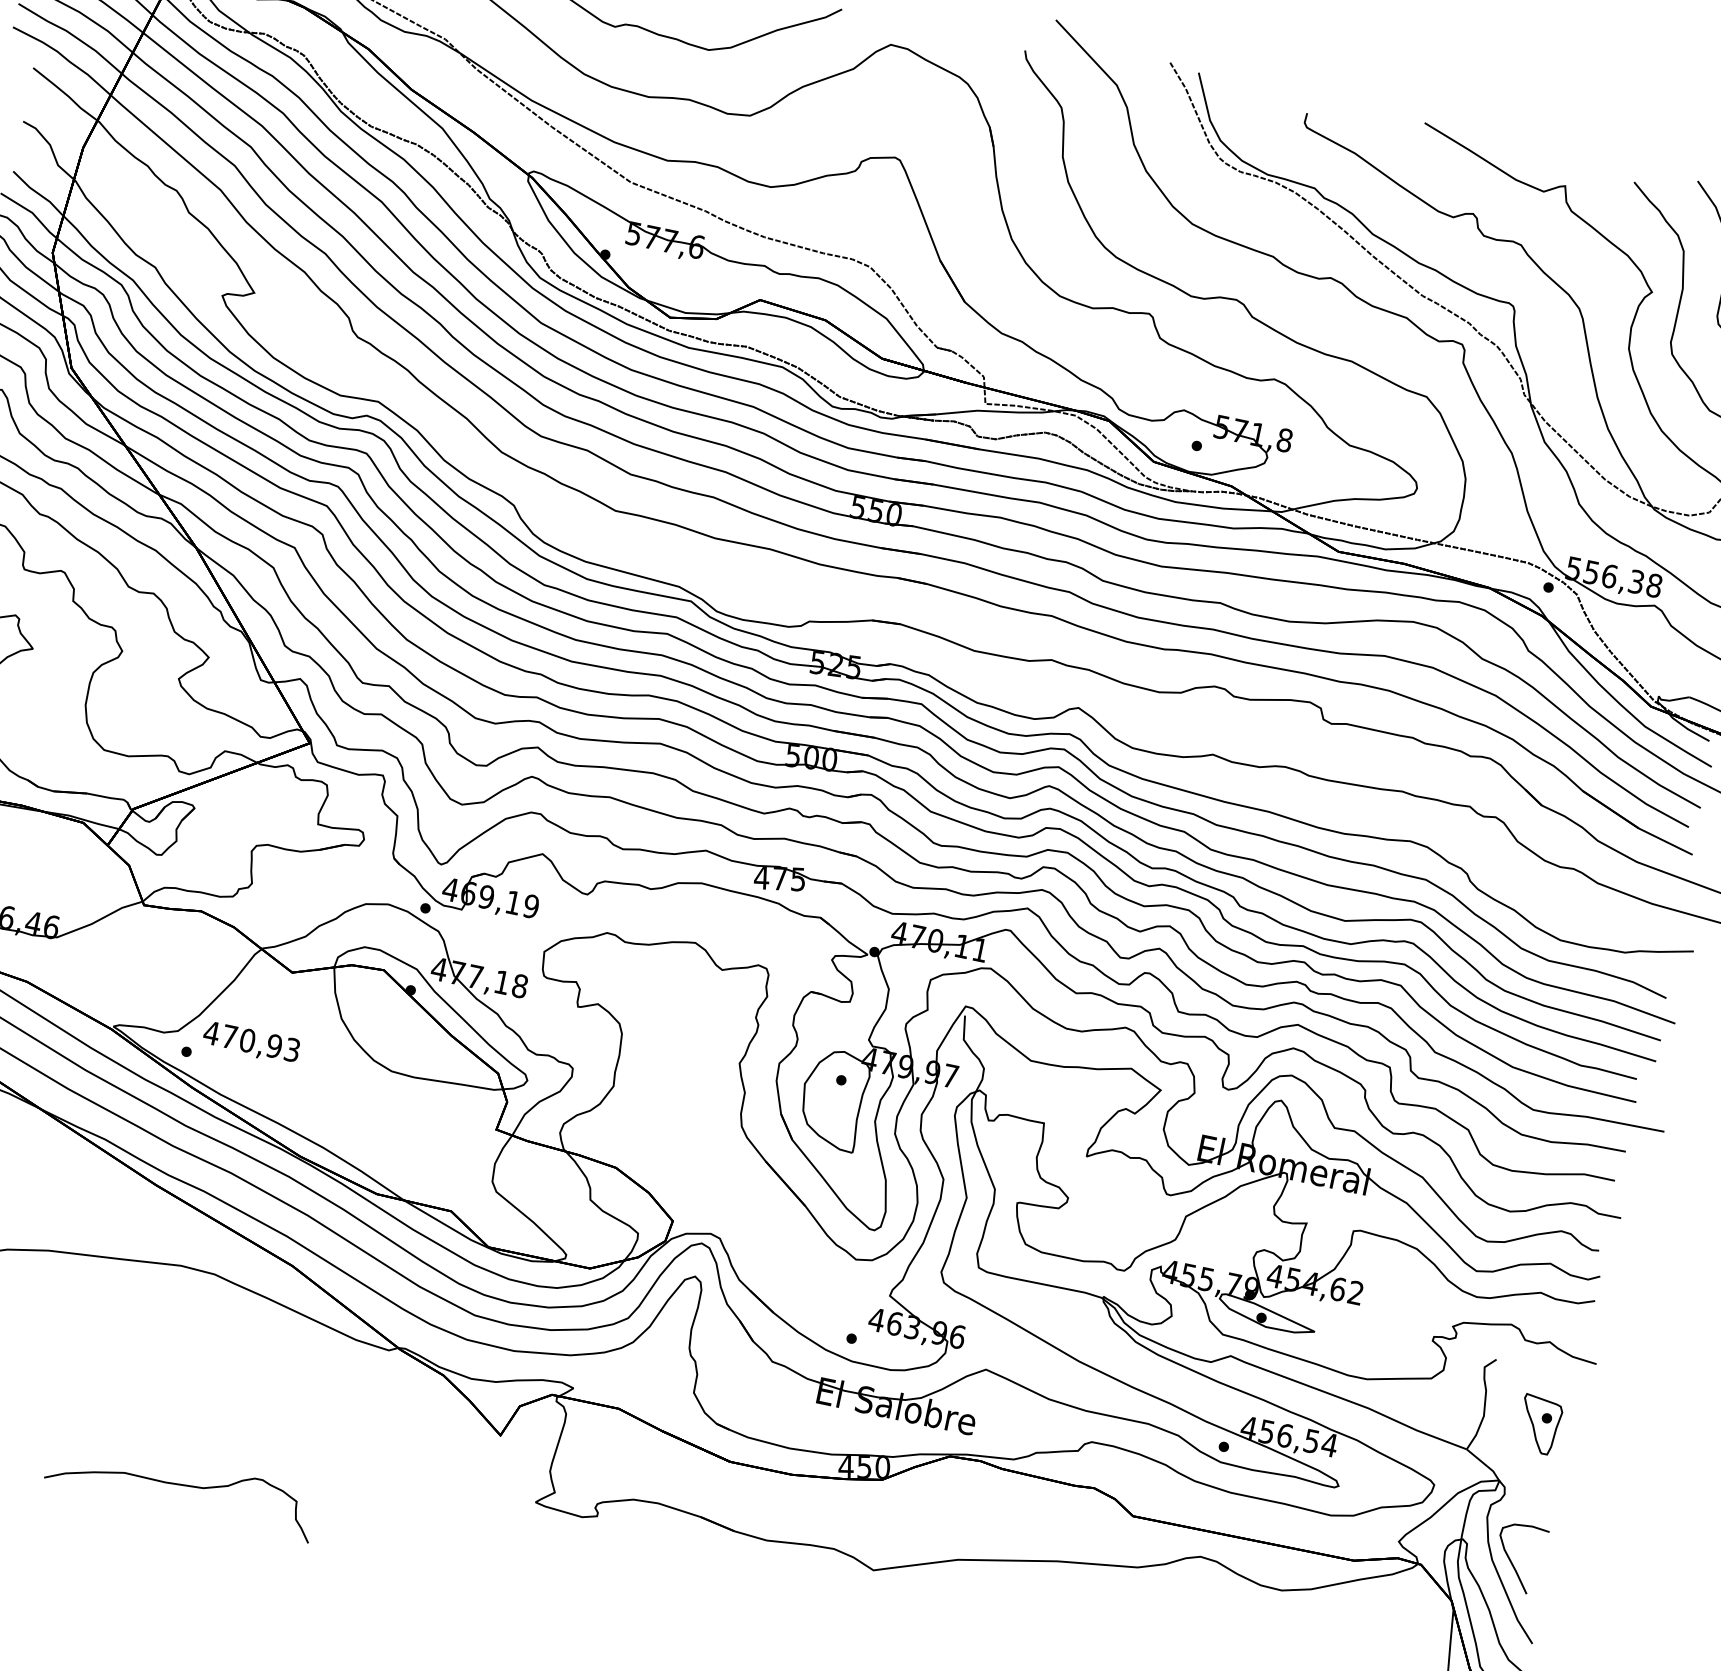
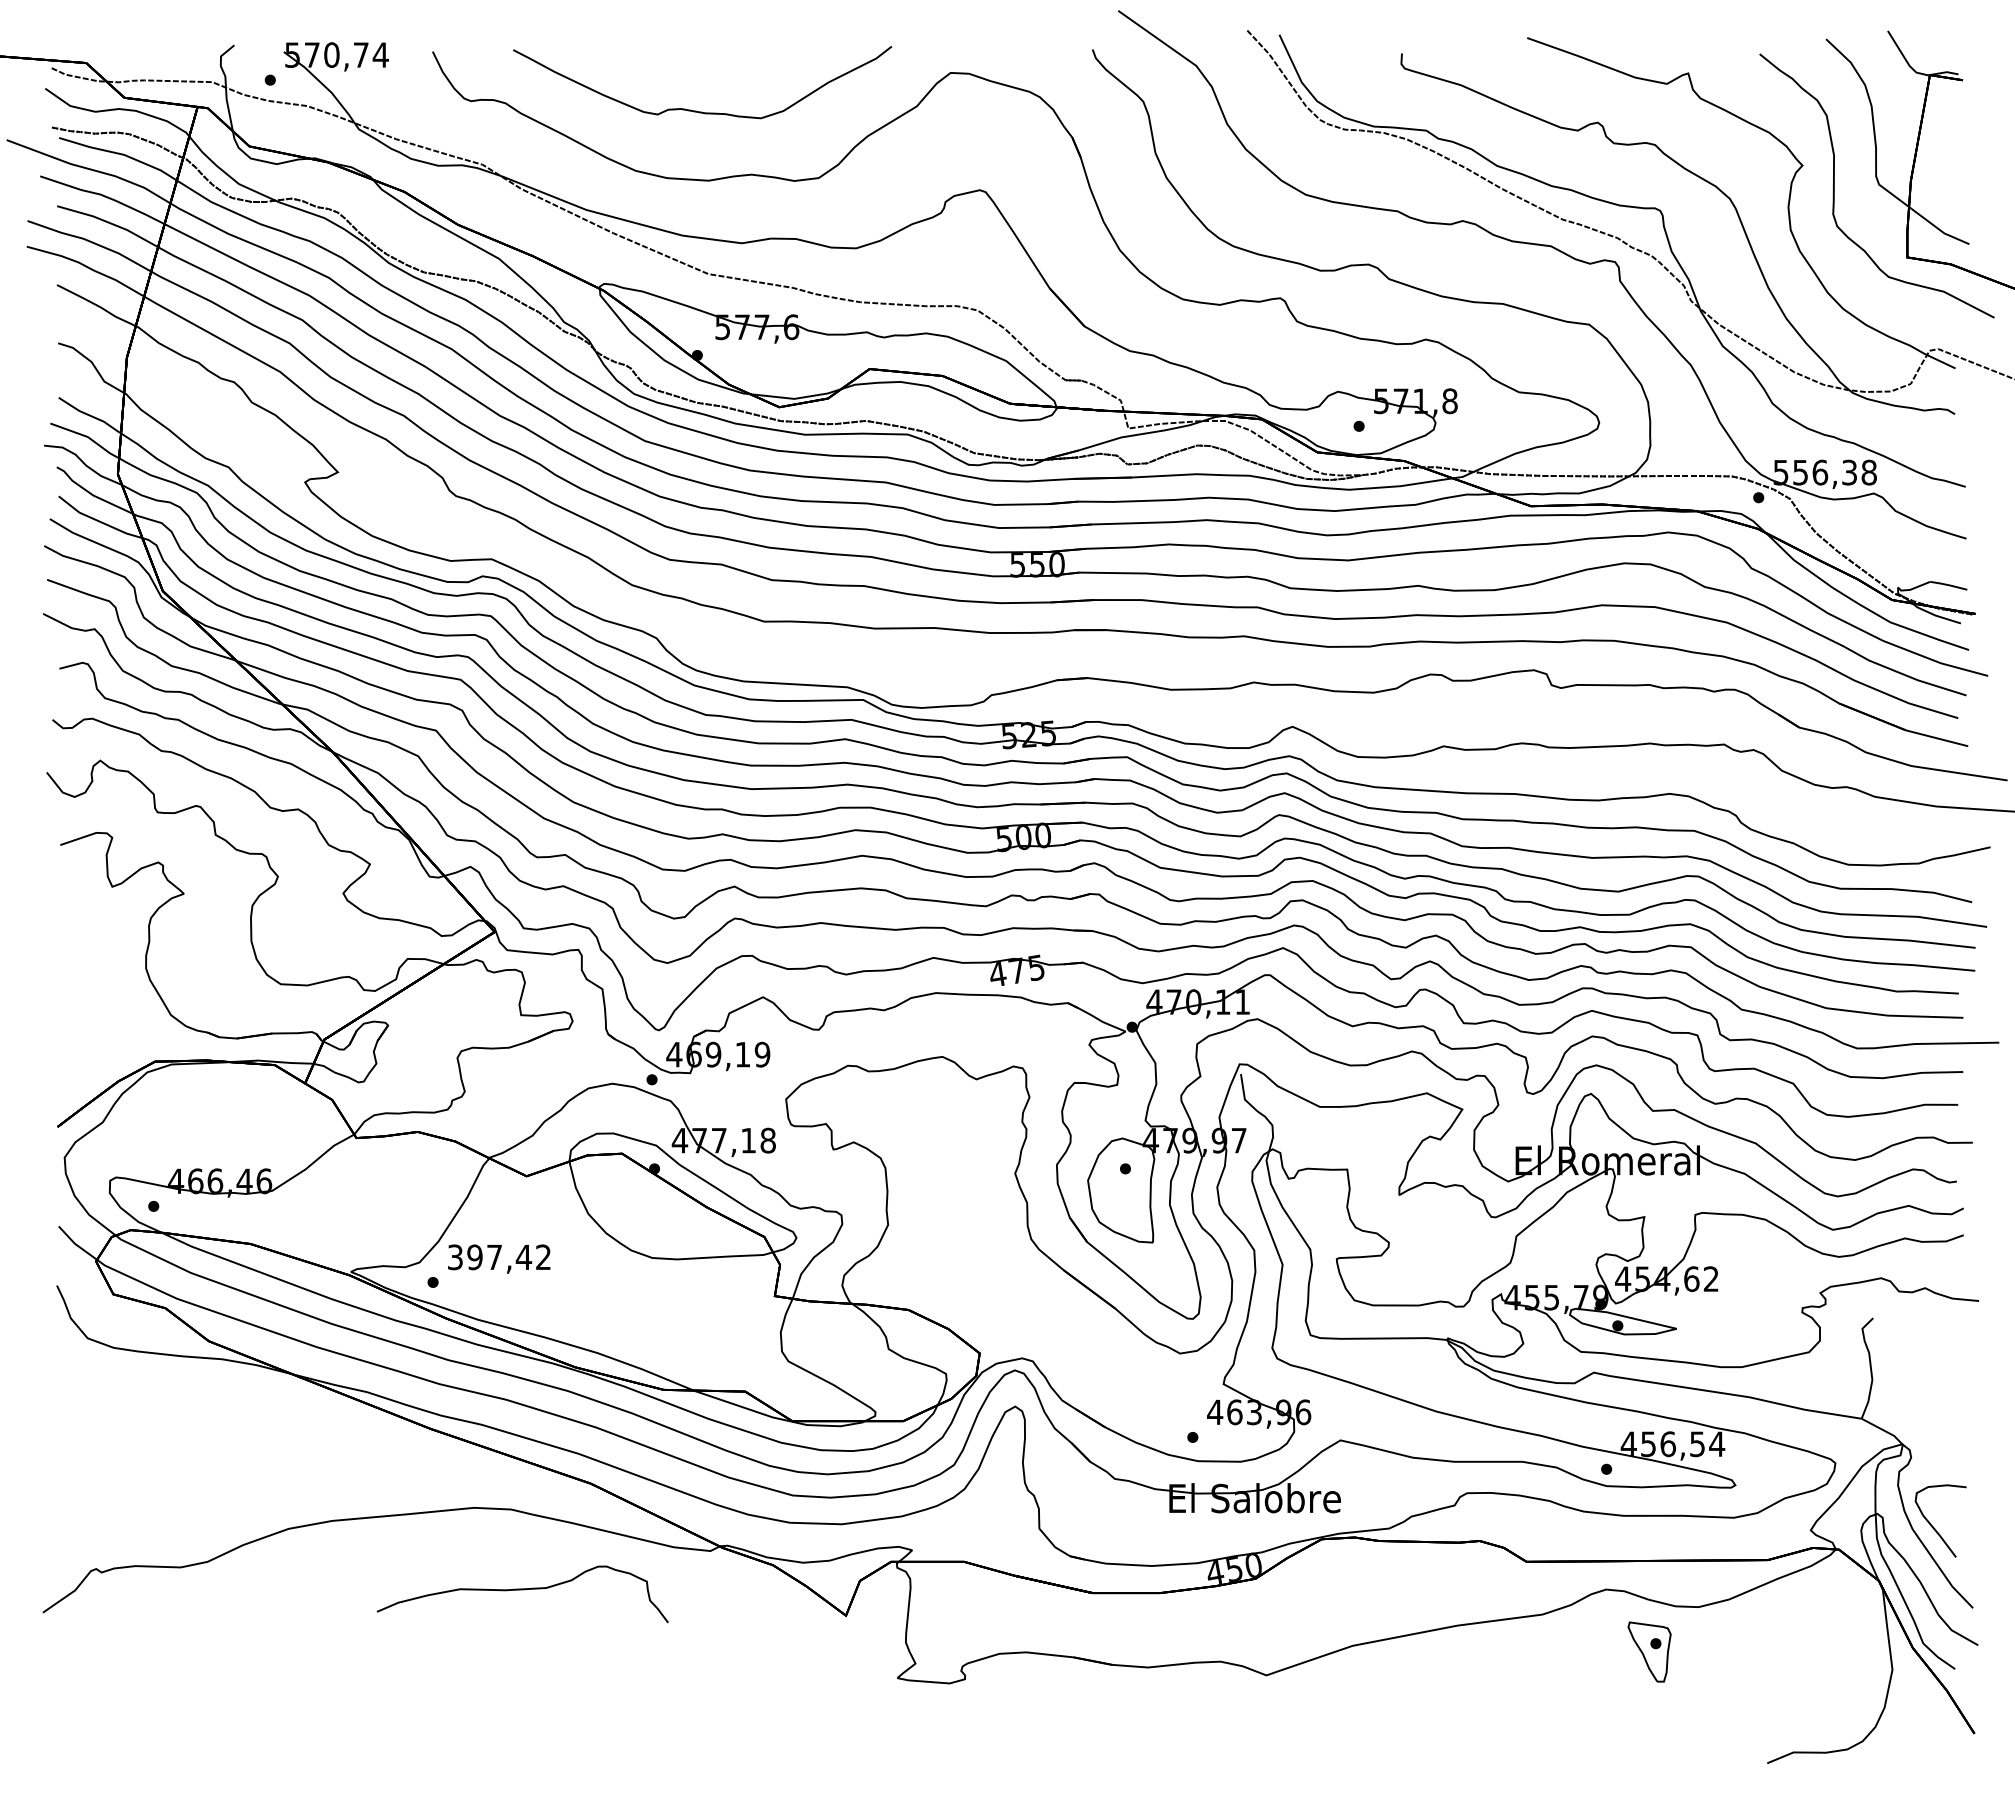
text: (251, 1041) -> (498, 1257), 470,93 -> 397,42
part: (1539, 1424) -> (1649, 1651), moved
curve: (181, 1485) -> (522, 1590), moved

